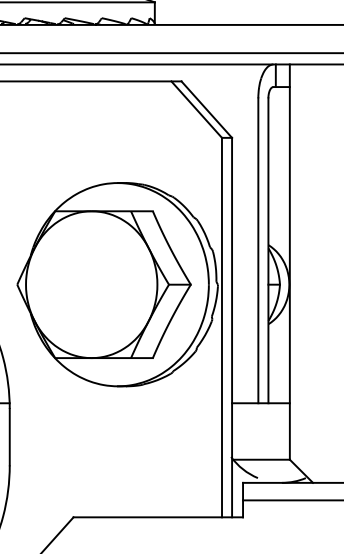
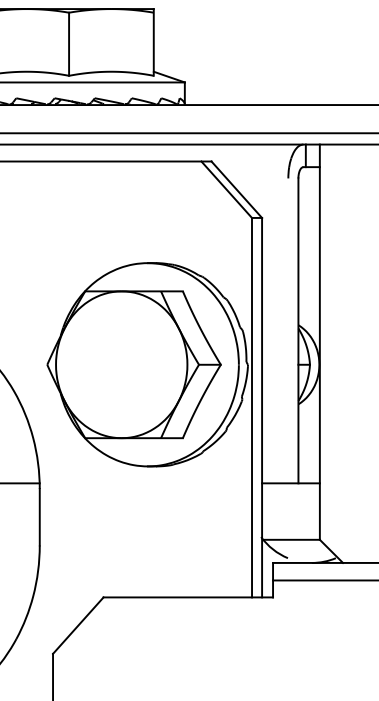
line: (258, 250) -> (288, 330), removed

